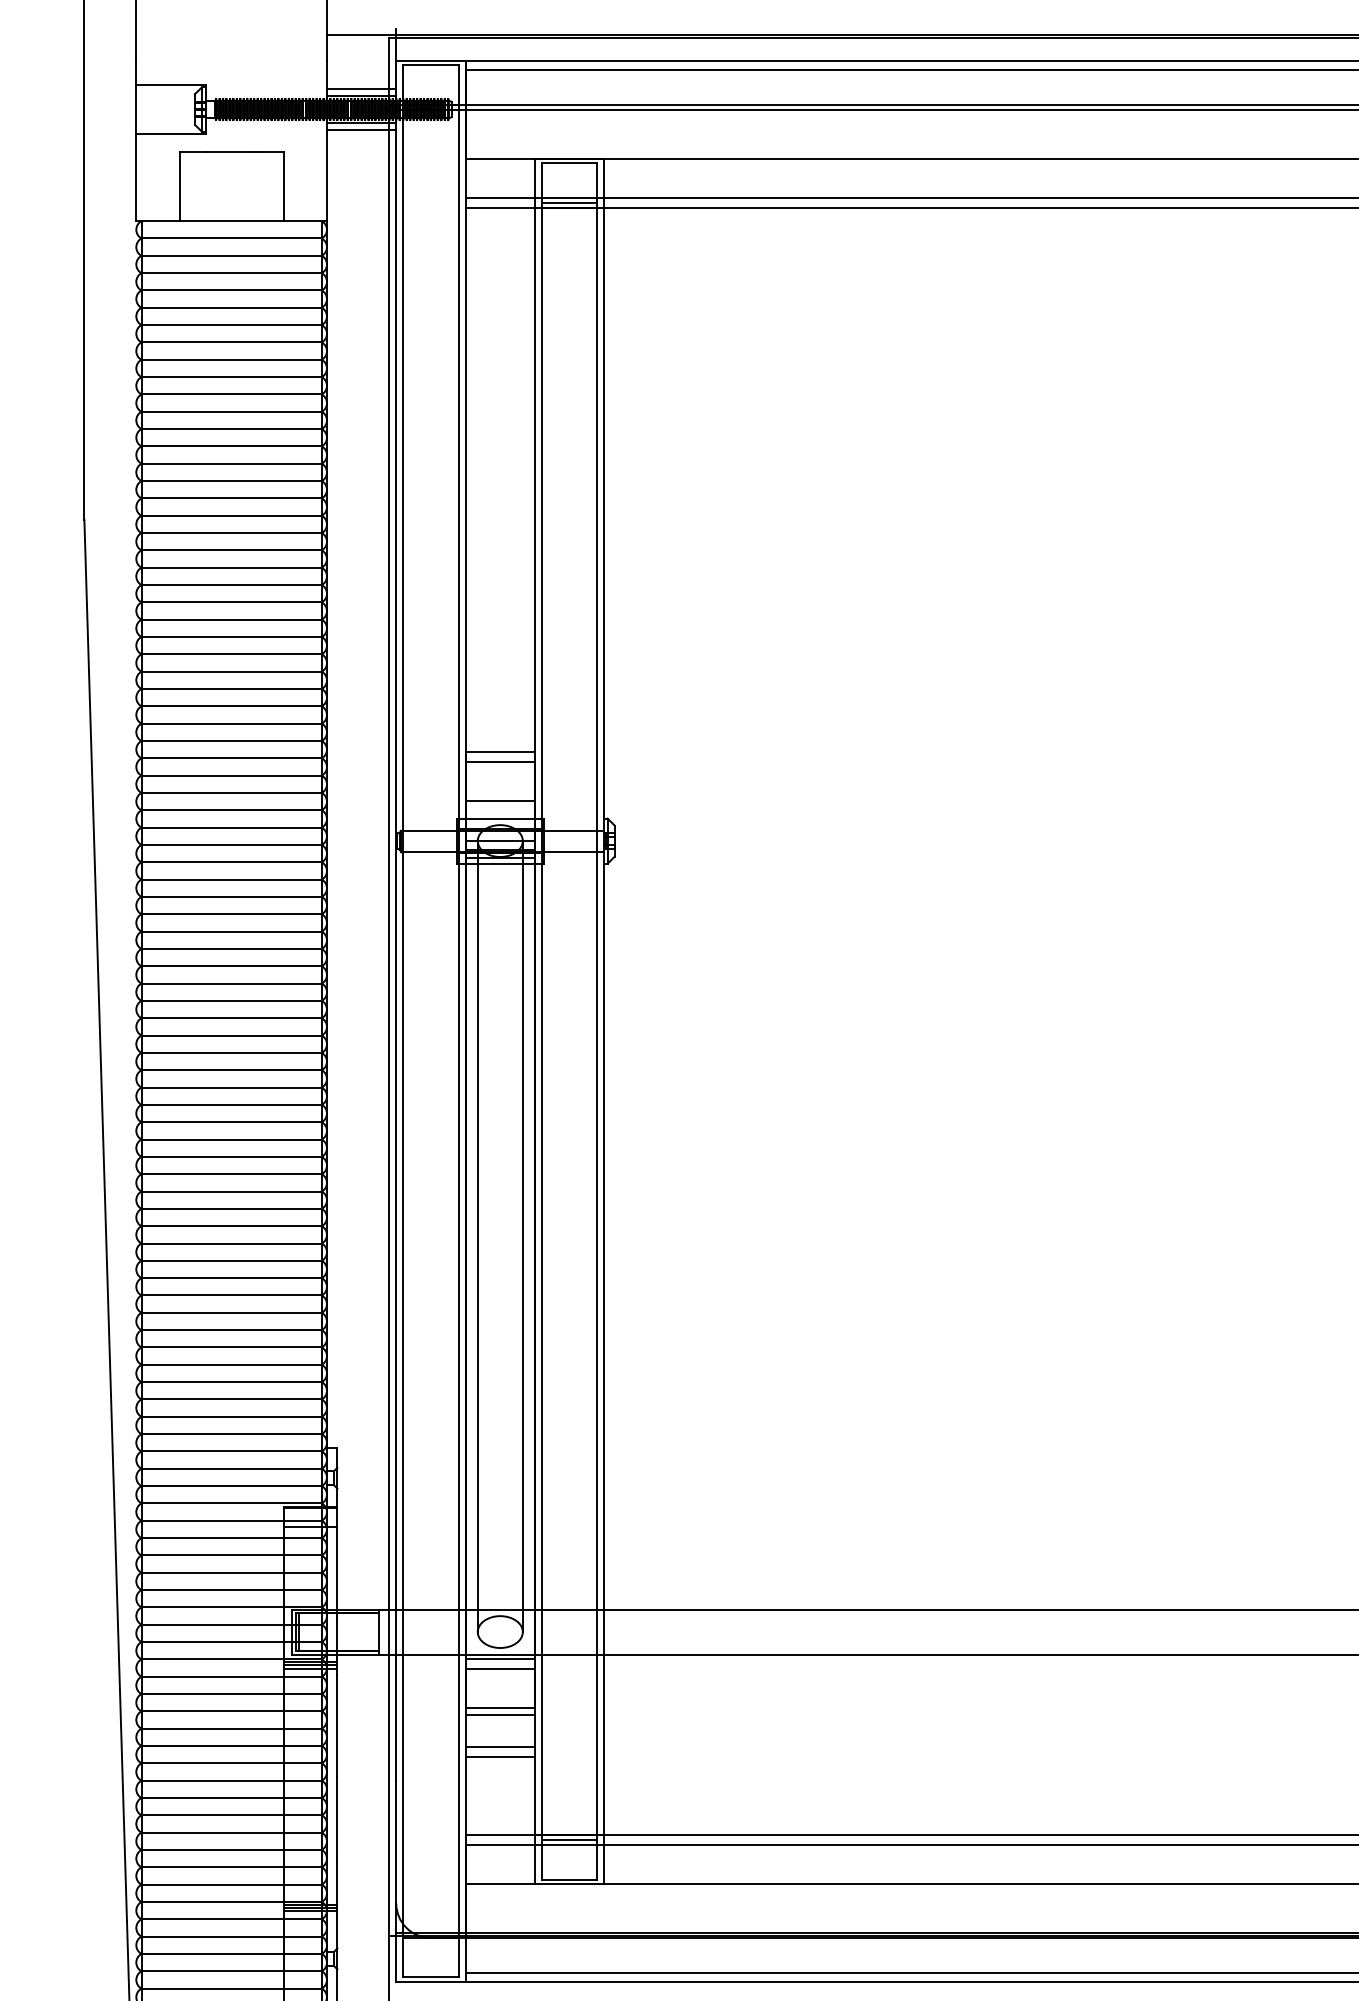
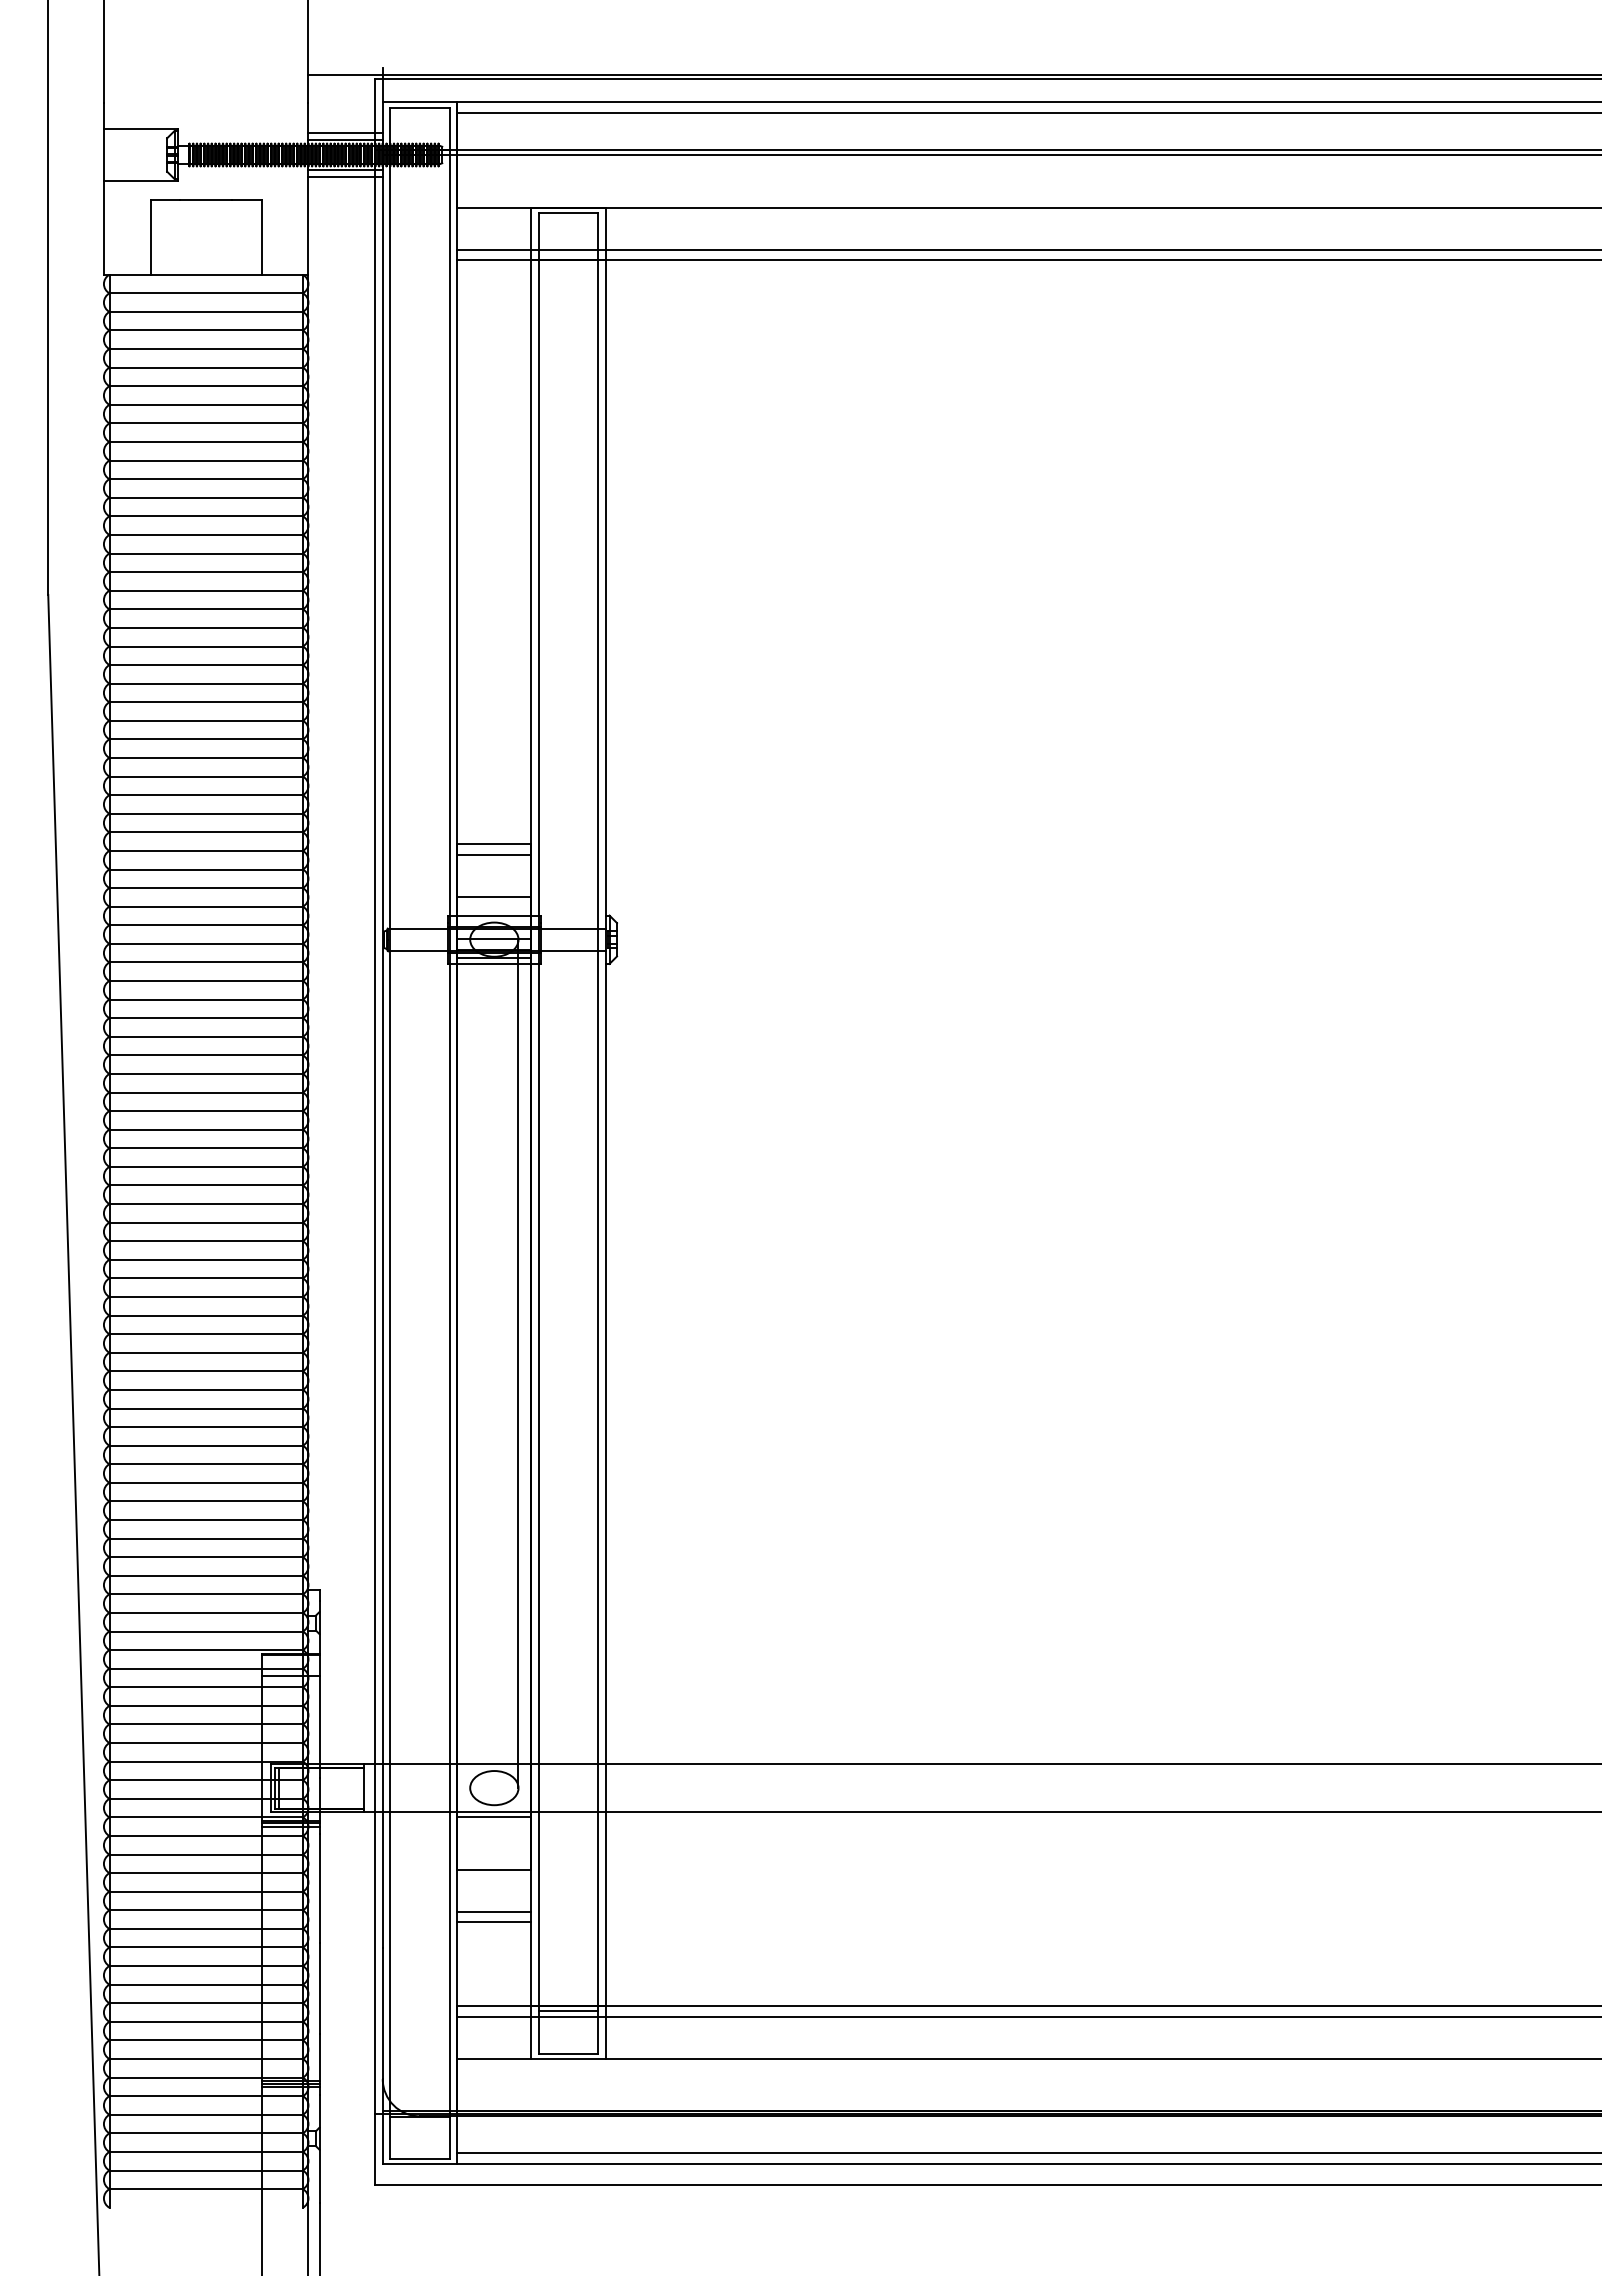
line: (569, 202) -> (568, 254), removed
line: (478, 1236) -> (470, 1363), removed
line: (500, 1668) -> (494, 1827), removed
line: (500, 1715) -> (494, 1877), removed

